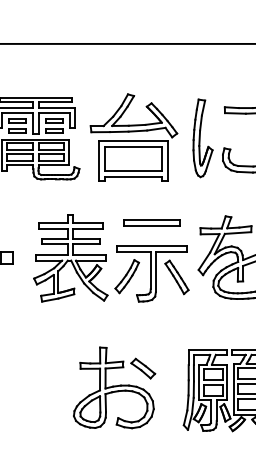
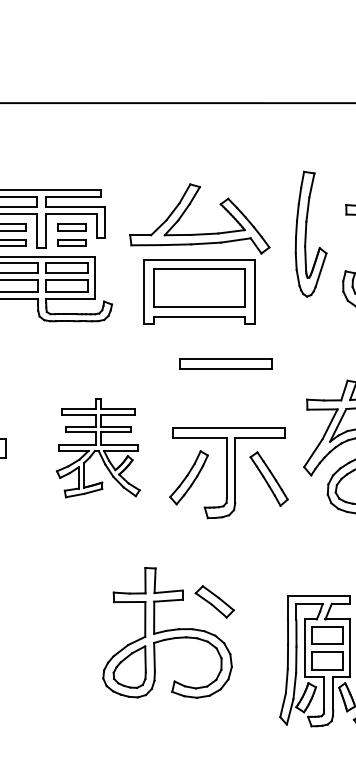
part: (202, 138) -> (310, 234), moved
part: (151, 222) -> (224, 363), moved
part: (70, 258) -> (97, 448), size x0.7
part: (114, 387) -> (168, 632), moved

